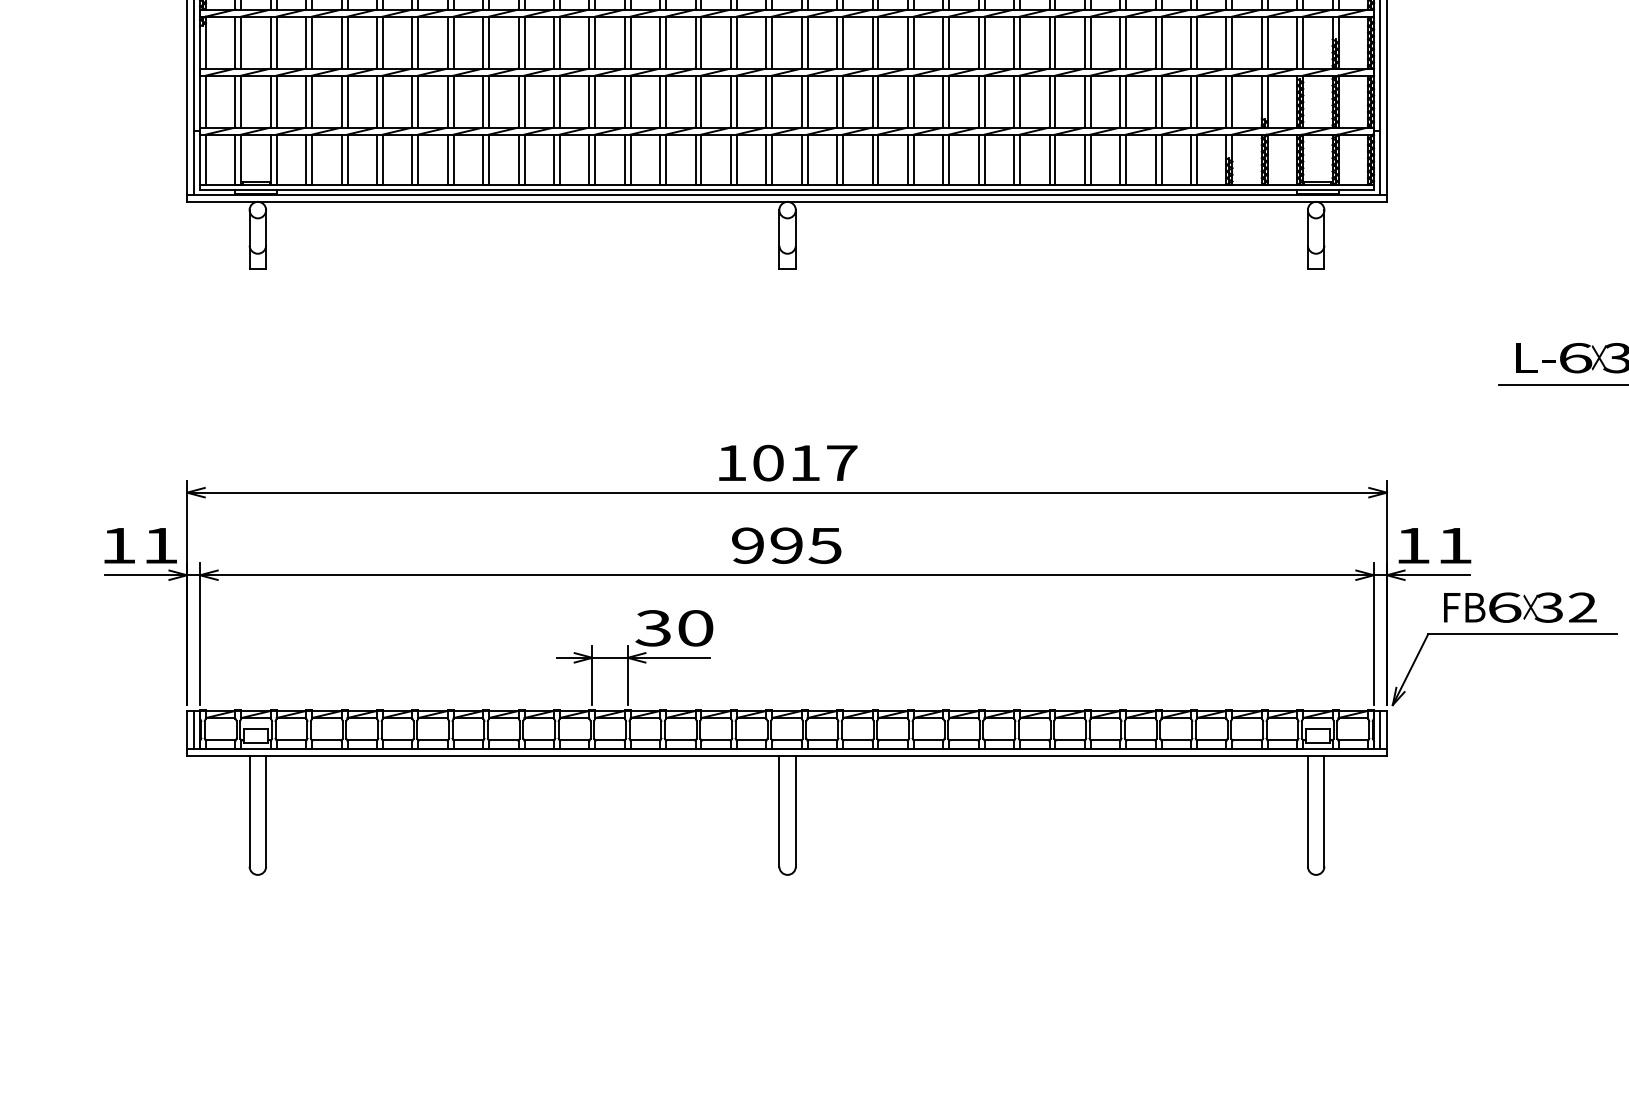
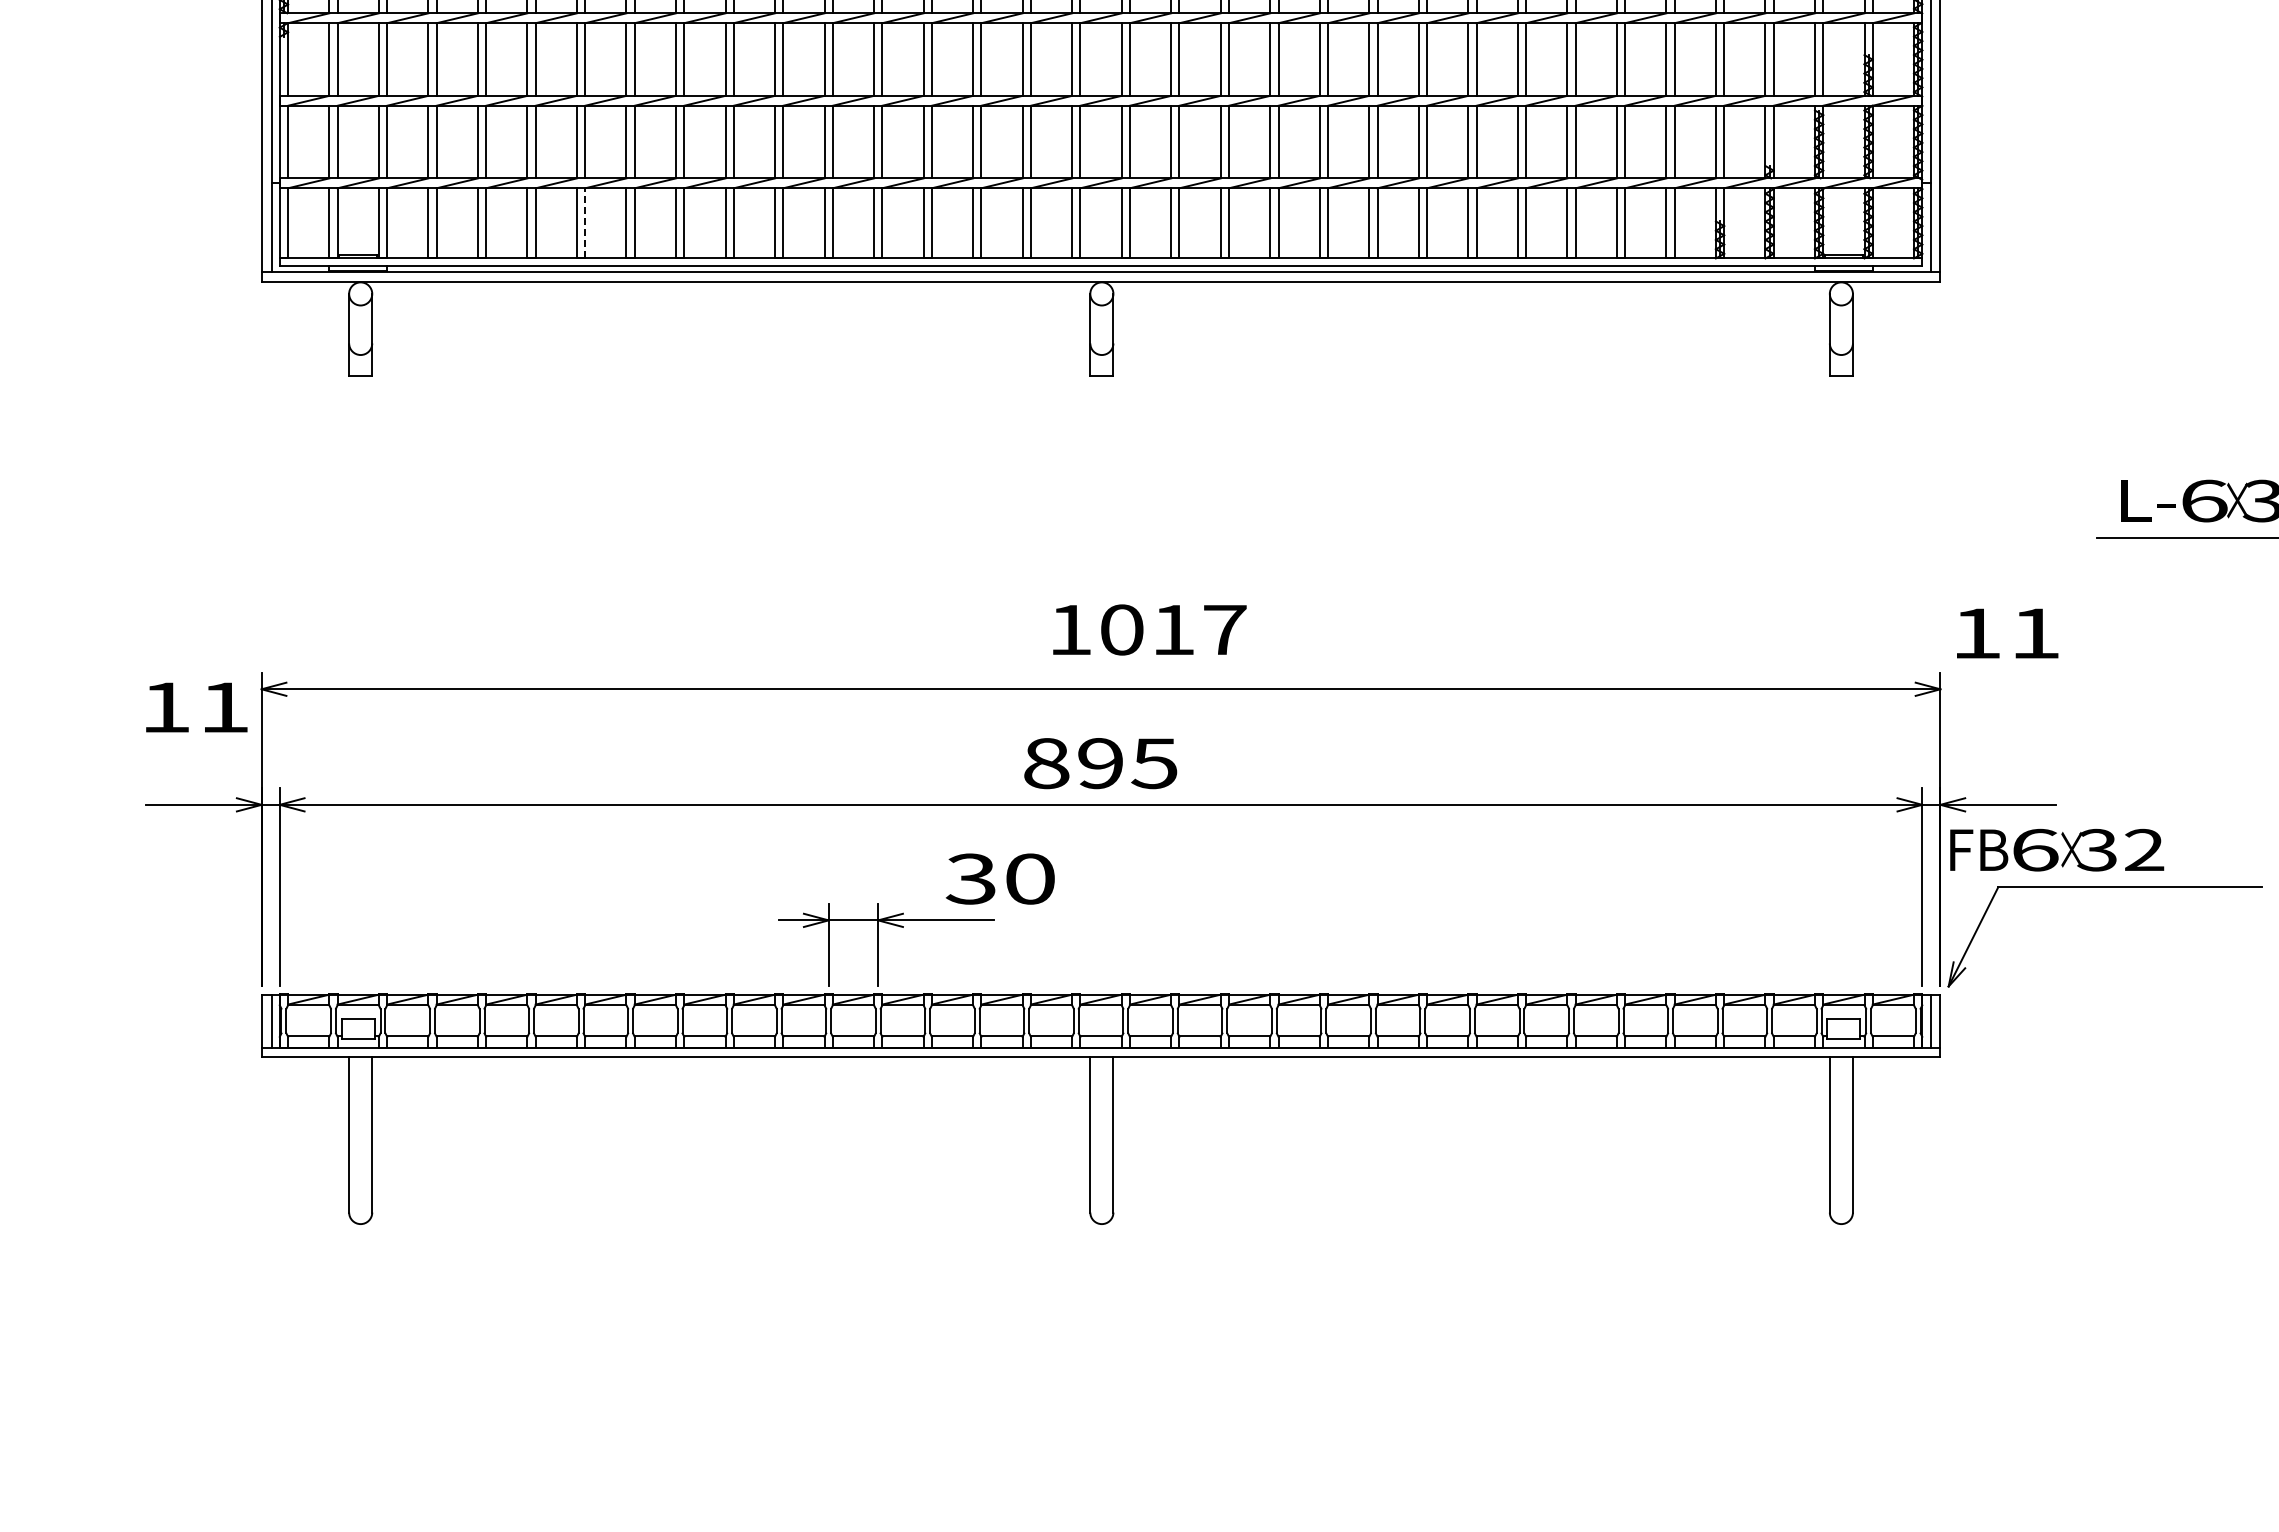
line: (418, 159) -> (585, 222), solid -> dashed
text: (788, 462) -> (1149, 629), moved
text: (140, 545) -> (196, 707), moved
text: (748, 545) -> (1046, 763), 995 -> 895
text: (1434, 545) -> (2007, 633), moved
text: (1520, 607) -> (2057, 849), moved
text: (673, 627) -> (999, 878), moved

